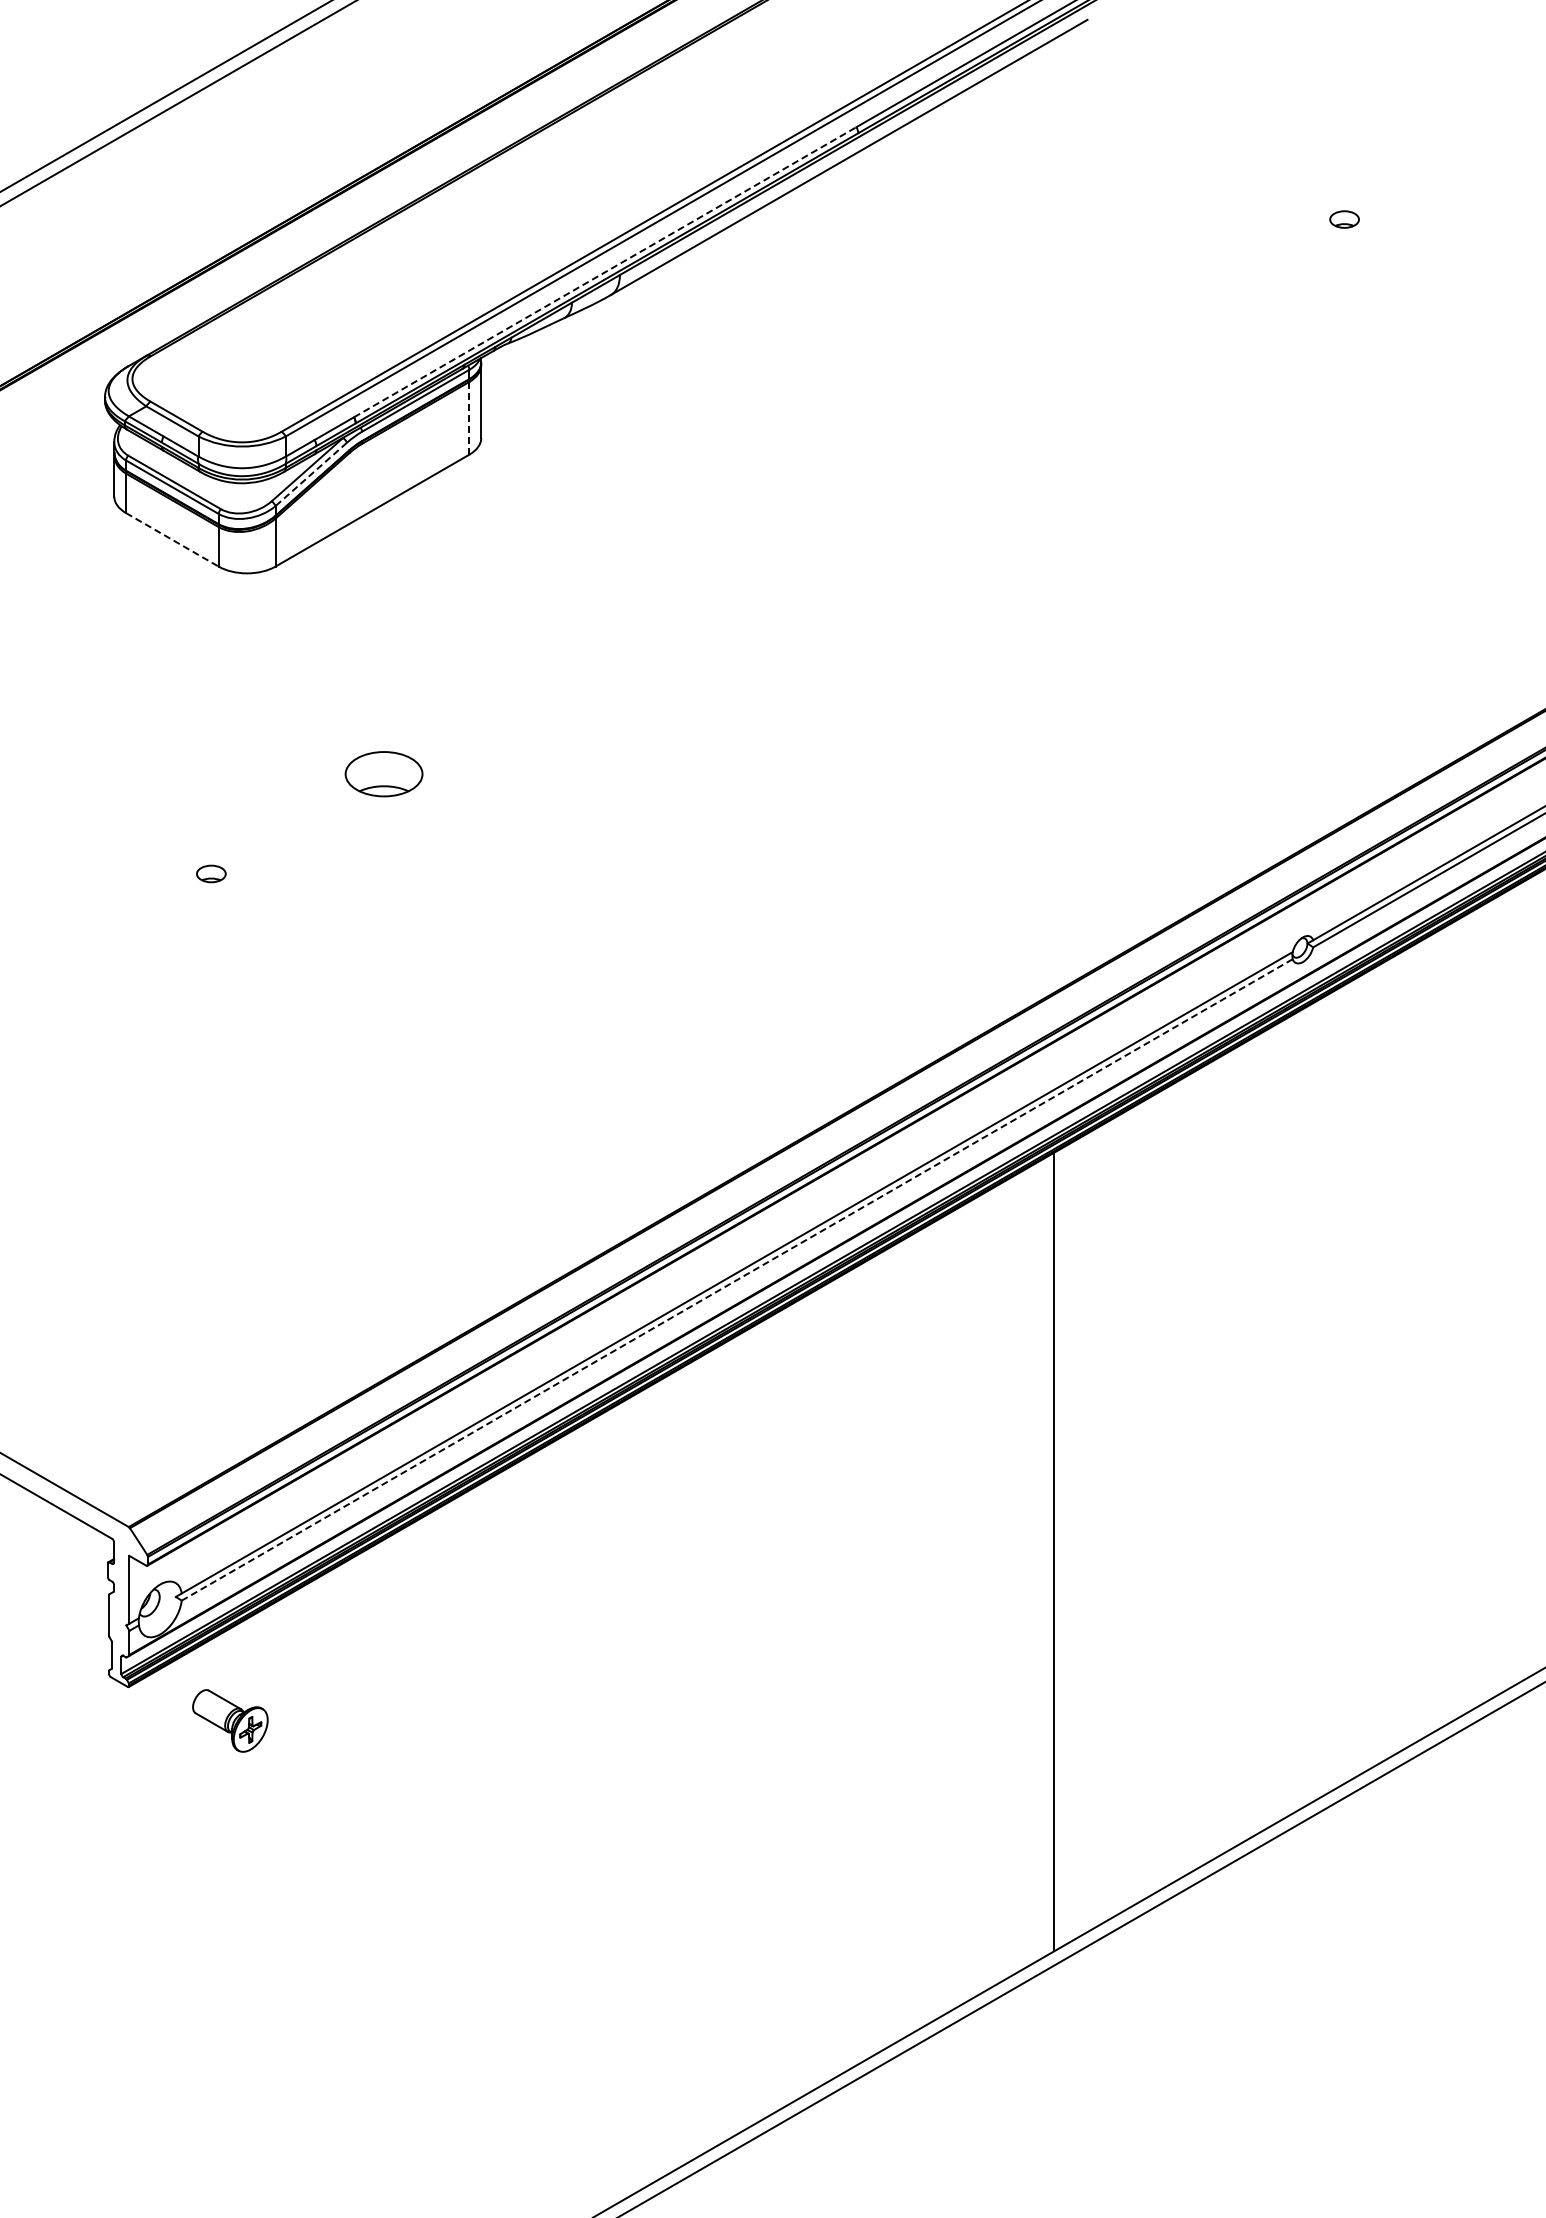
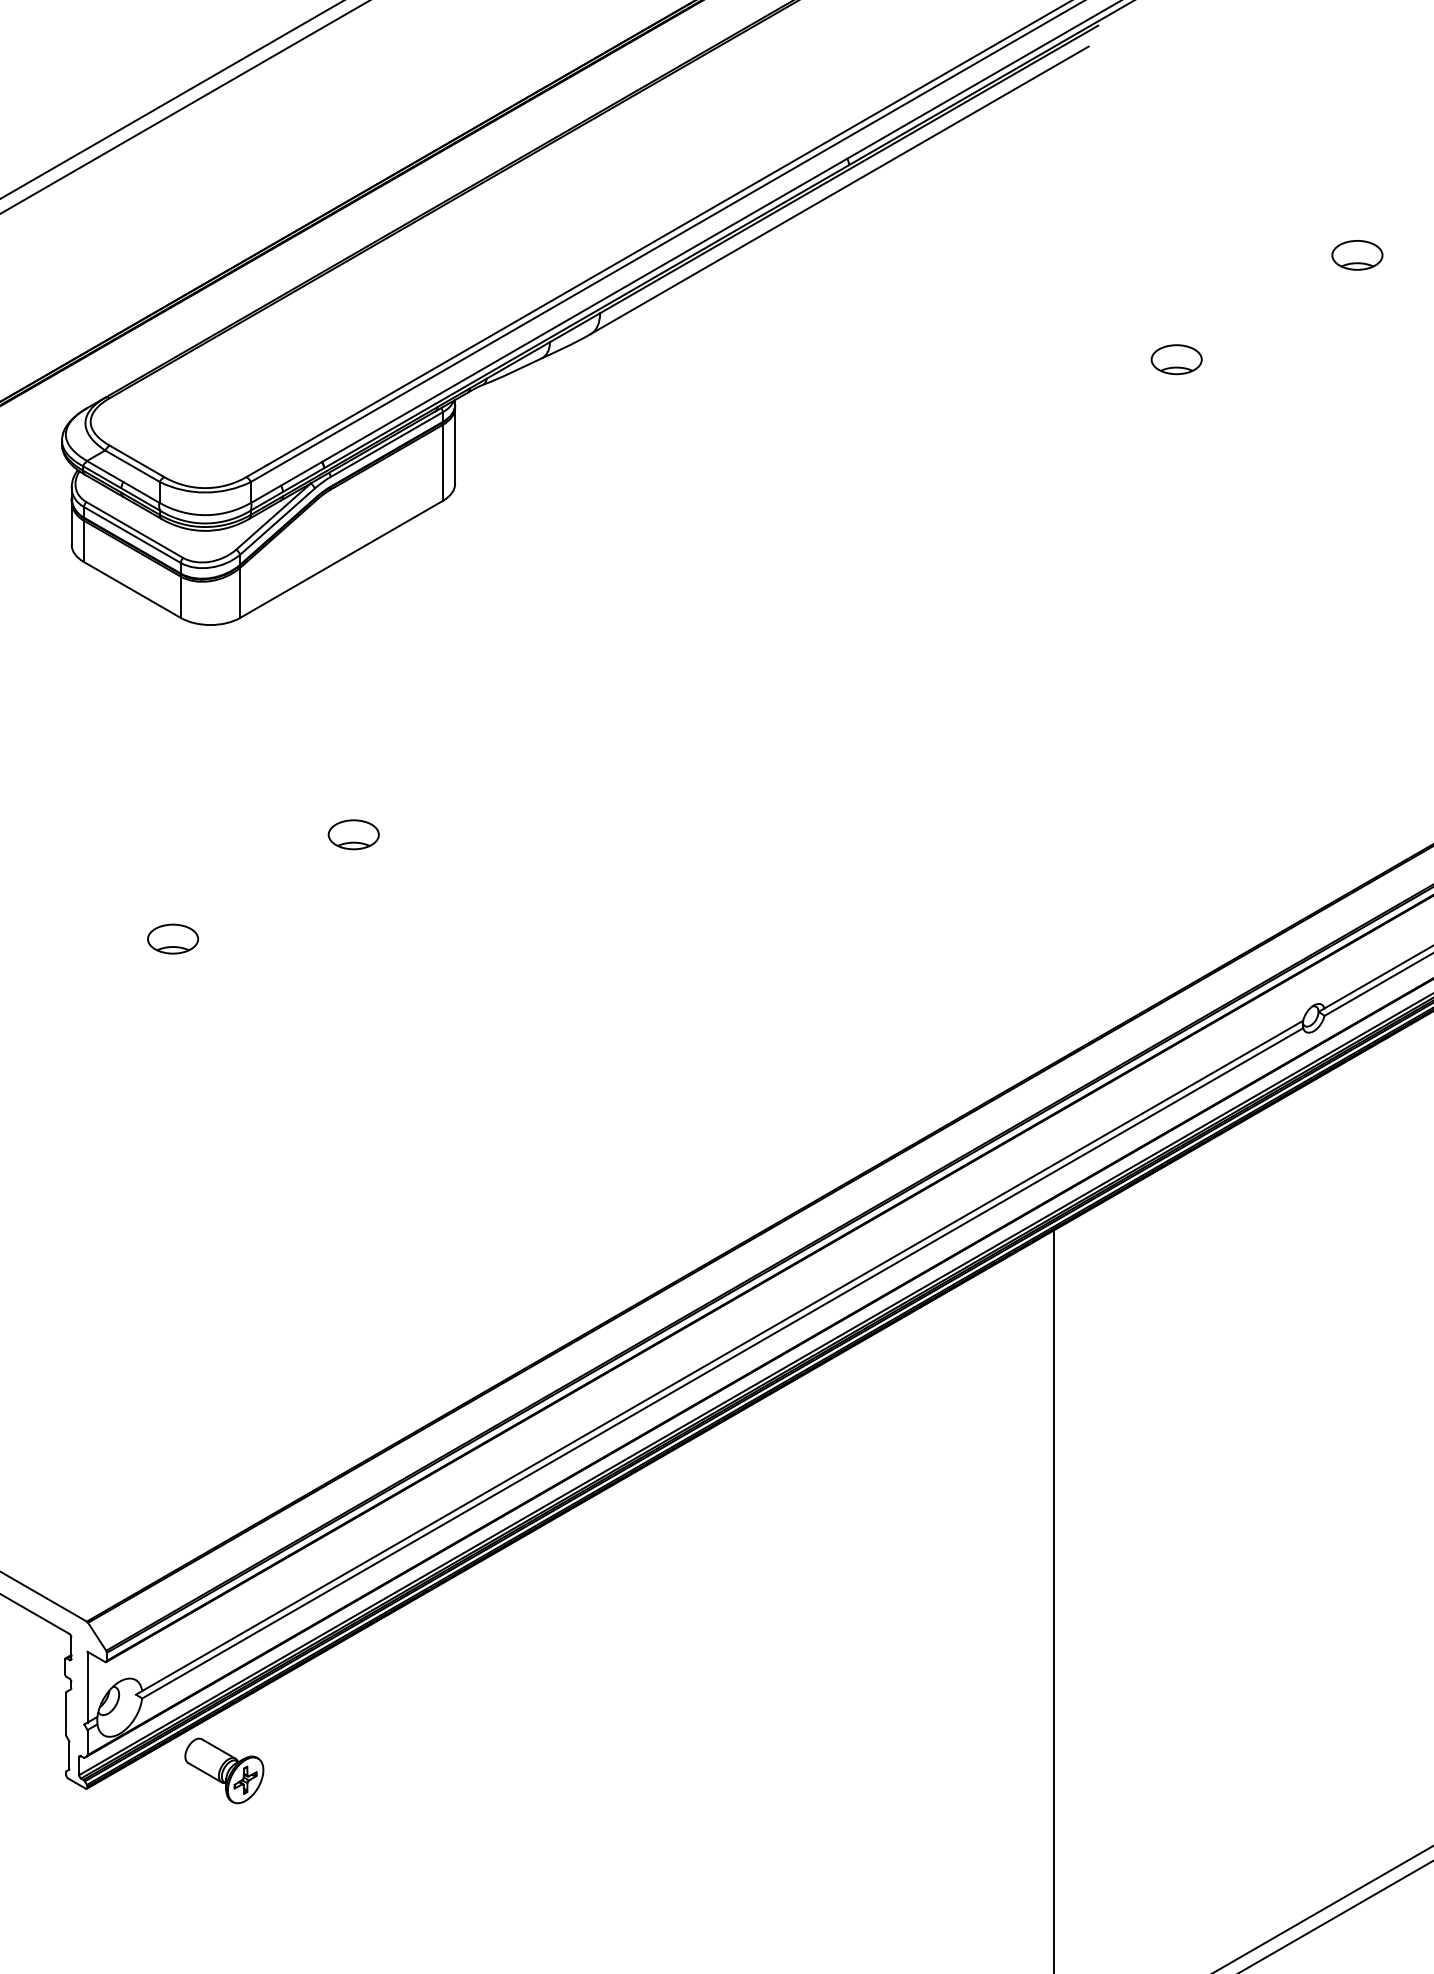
part: (1344, 219) -> (1357, 255), size x1.67
line: (605, 271) -> (585, 309), dashed -> solid
part: (1171, 319) -> (1176, 359), added
line: (469, 417) -> (442, 462), dashed -> solid
line: (311, 474) -> (277, 521), dashed -> solid
line: (172, 540) -> (132, 590), dashed -> solid
part: (384, 773) -> (354, 834), size x0.62
part: (211, 873) -> (173, 938), size x1.67
line: (736, 1280) -> (721, 1363), dashed -> solid
part: (230, 1720) -> (224, 1770), moved

